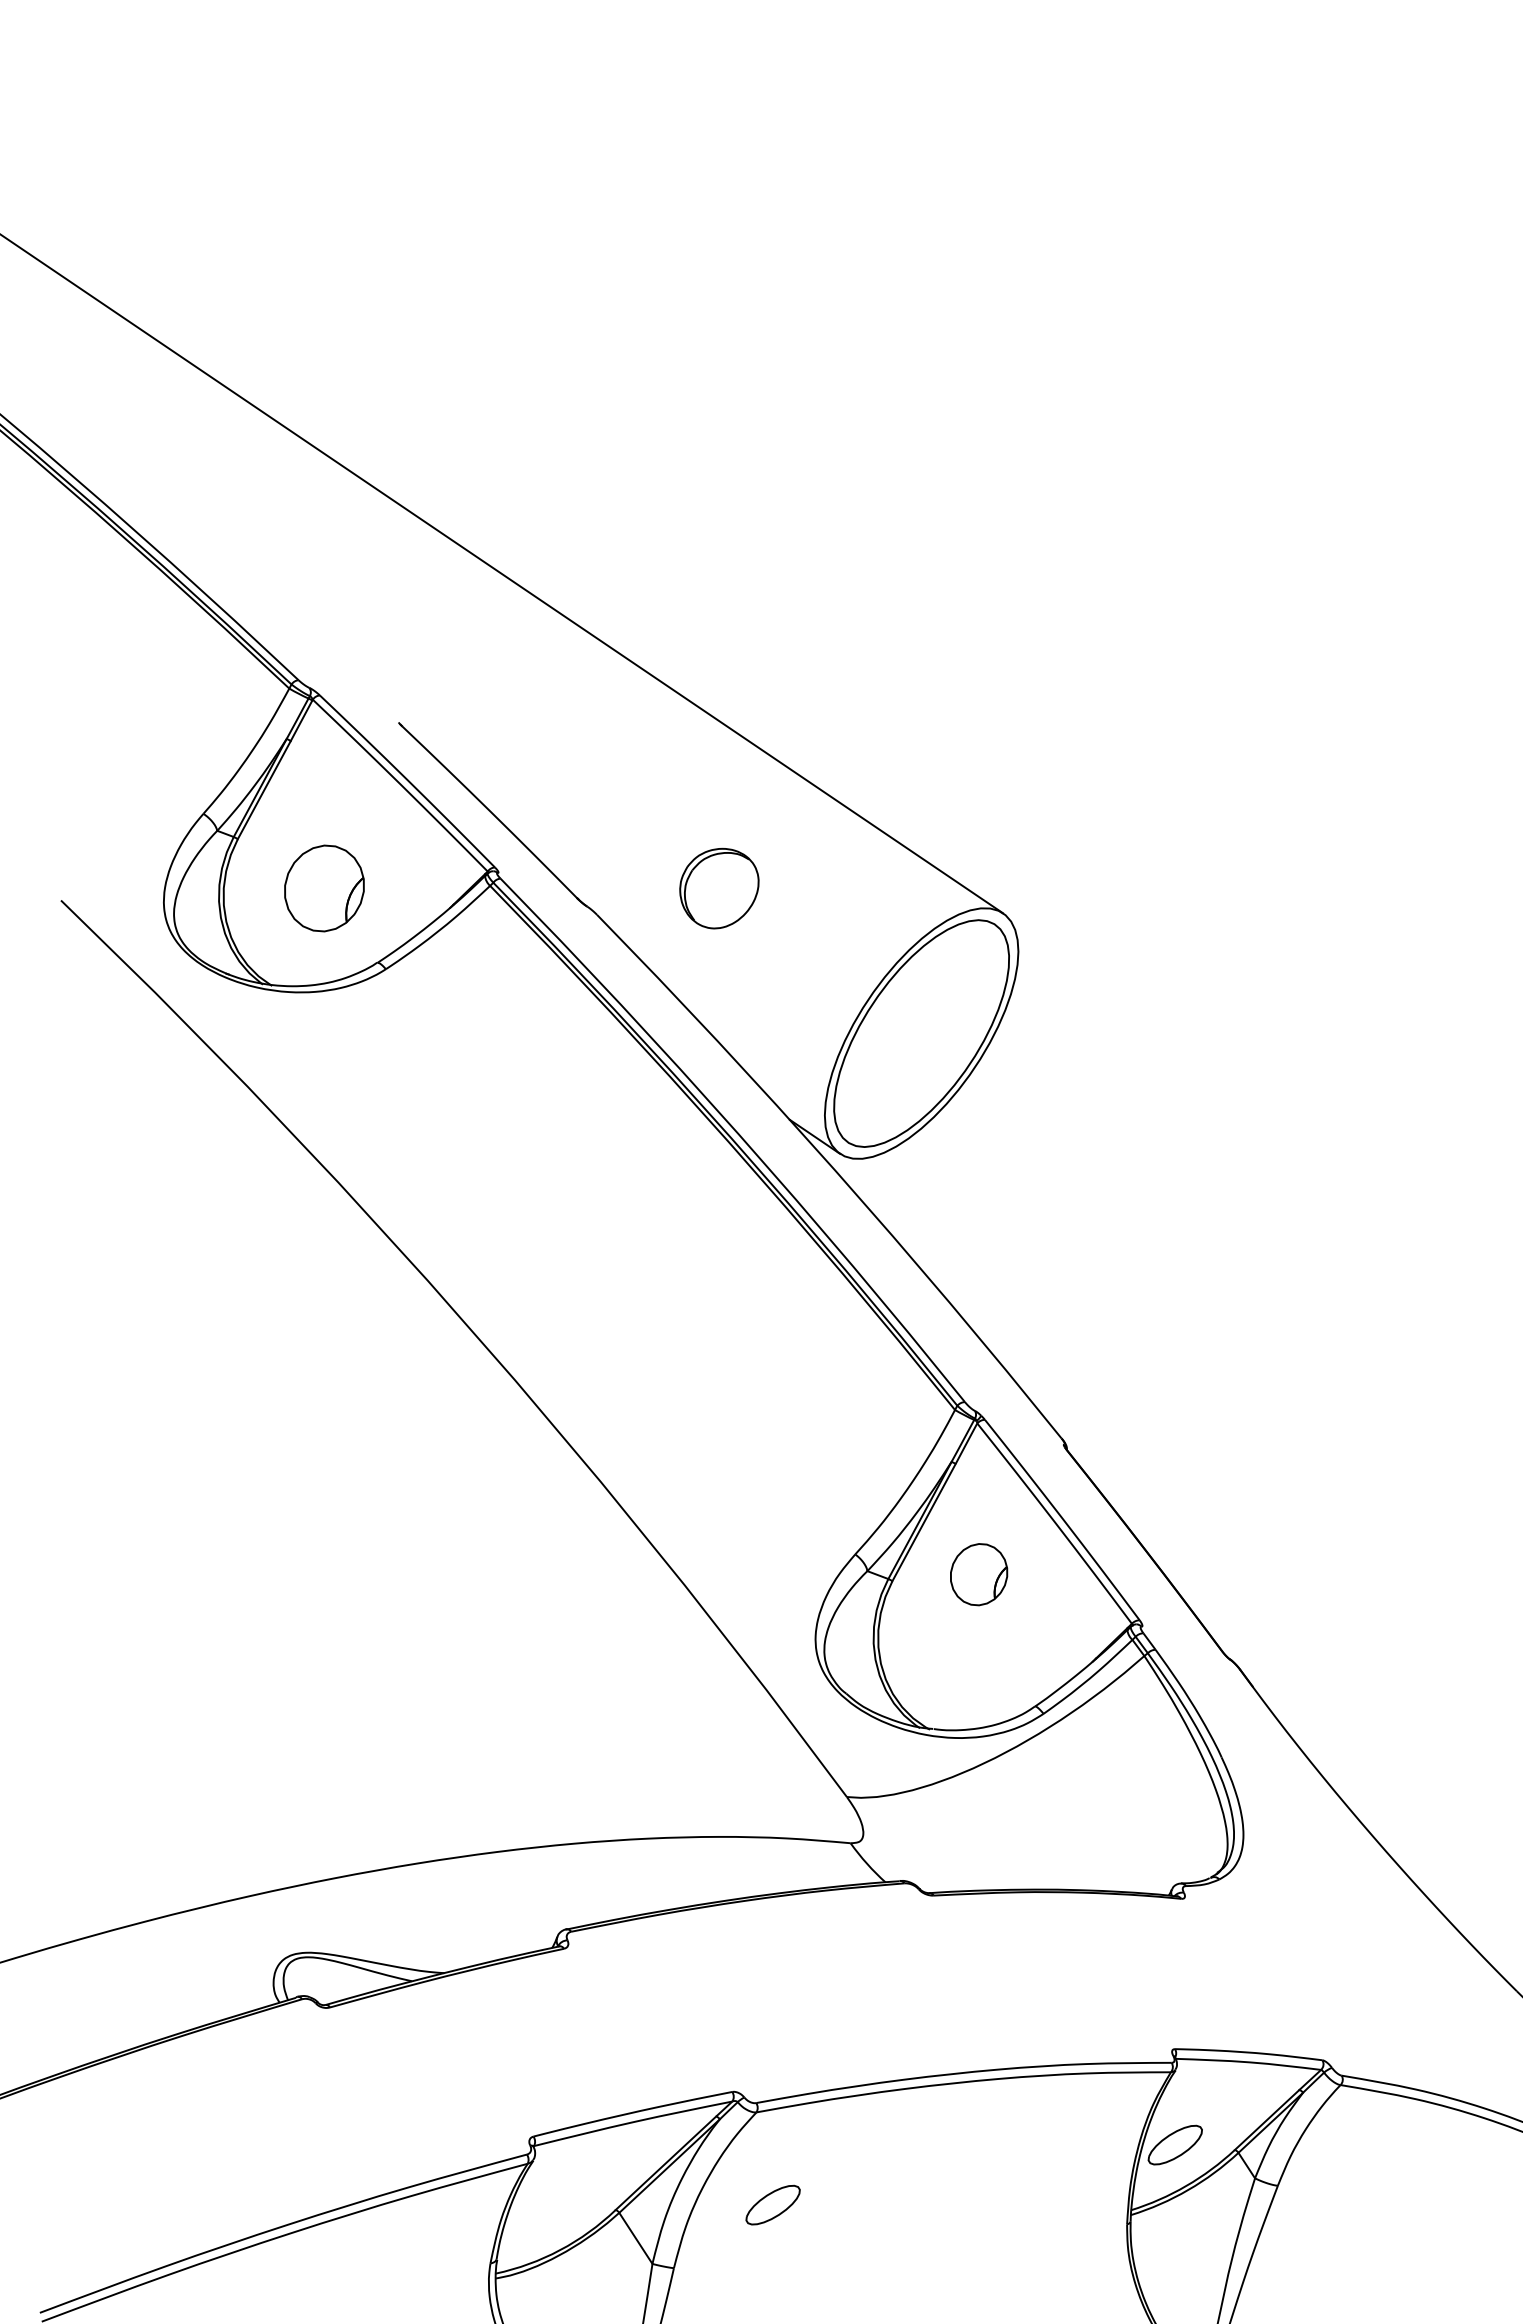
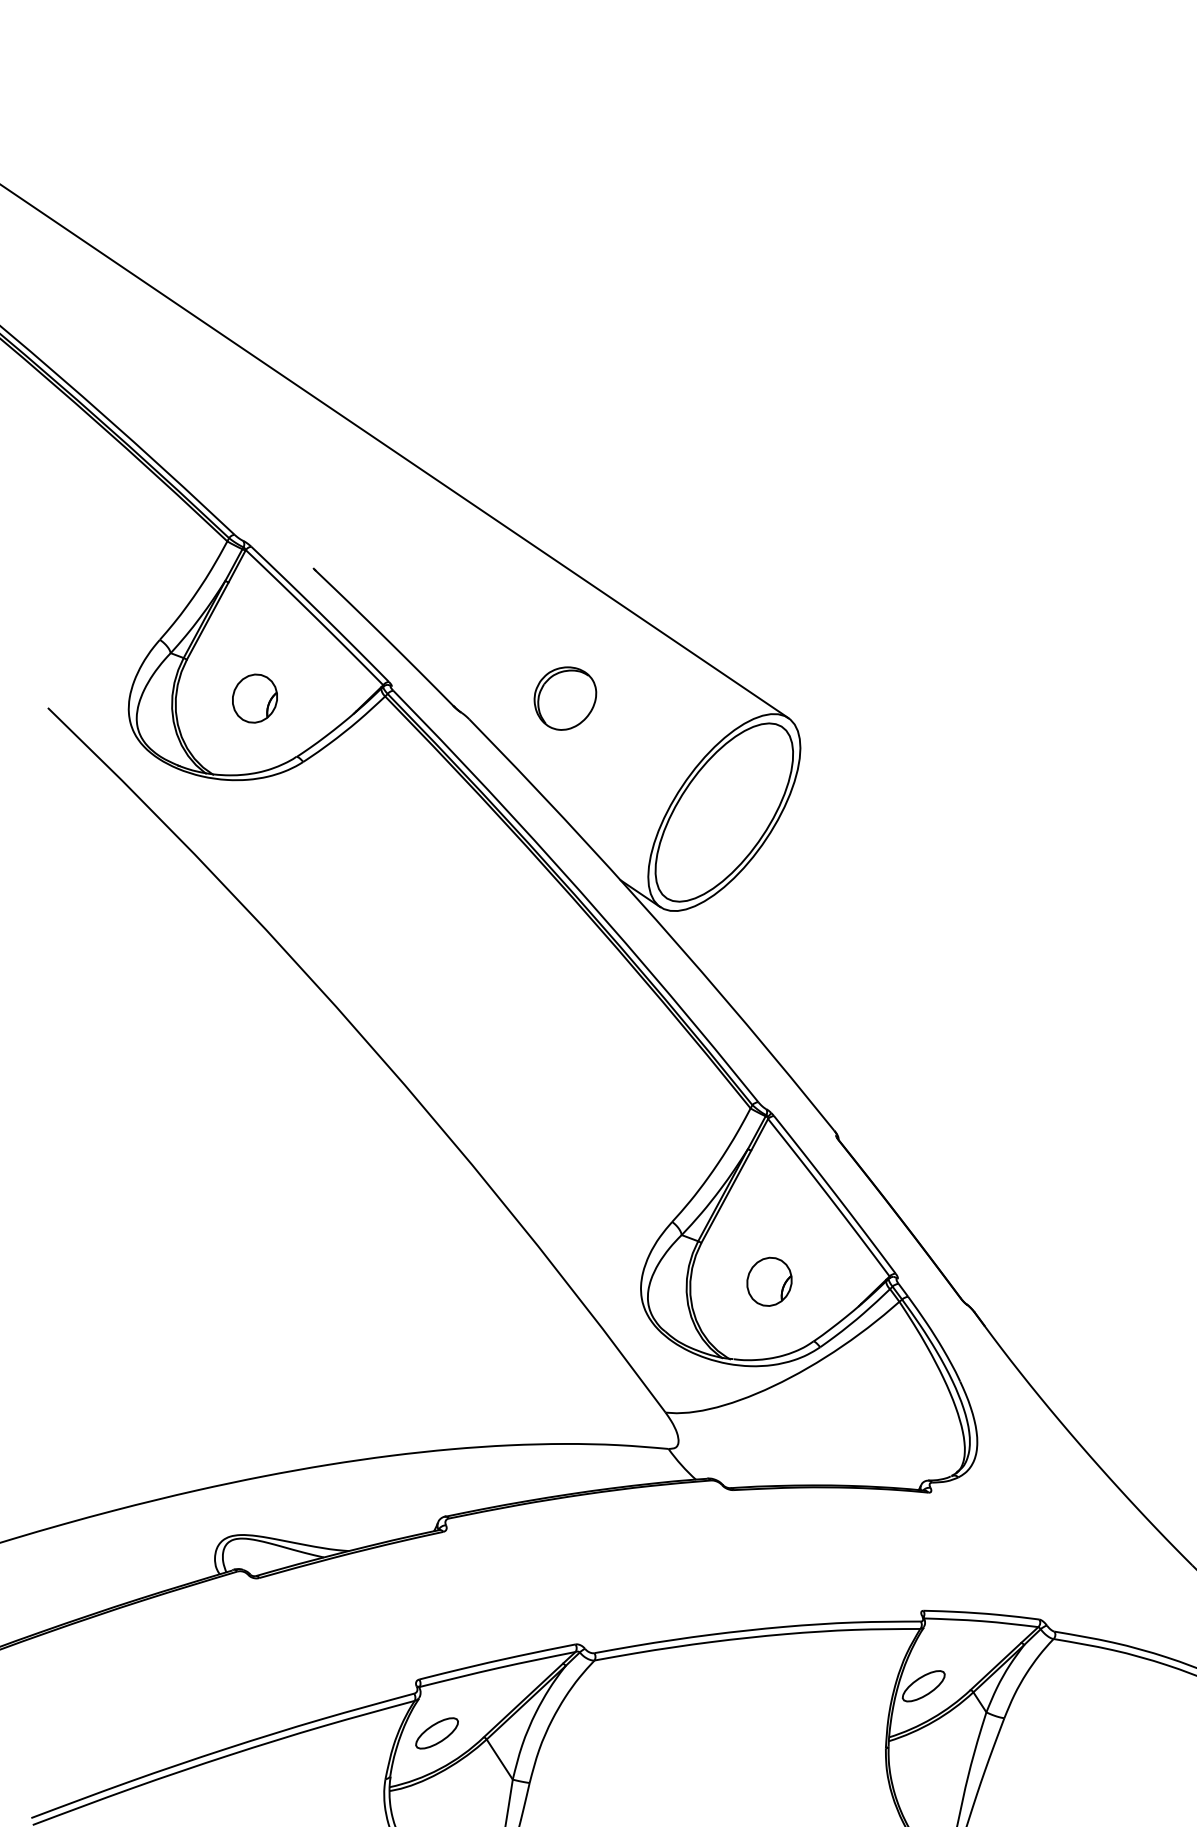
part: (324, 888) -> (255, 698), size x0.71
part: (979, 1574) -> (769, 1281), moved
part: (772, 2204) -> (436, 1732), moved

